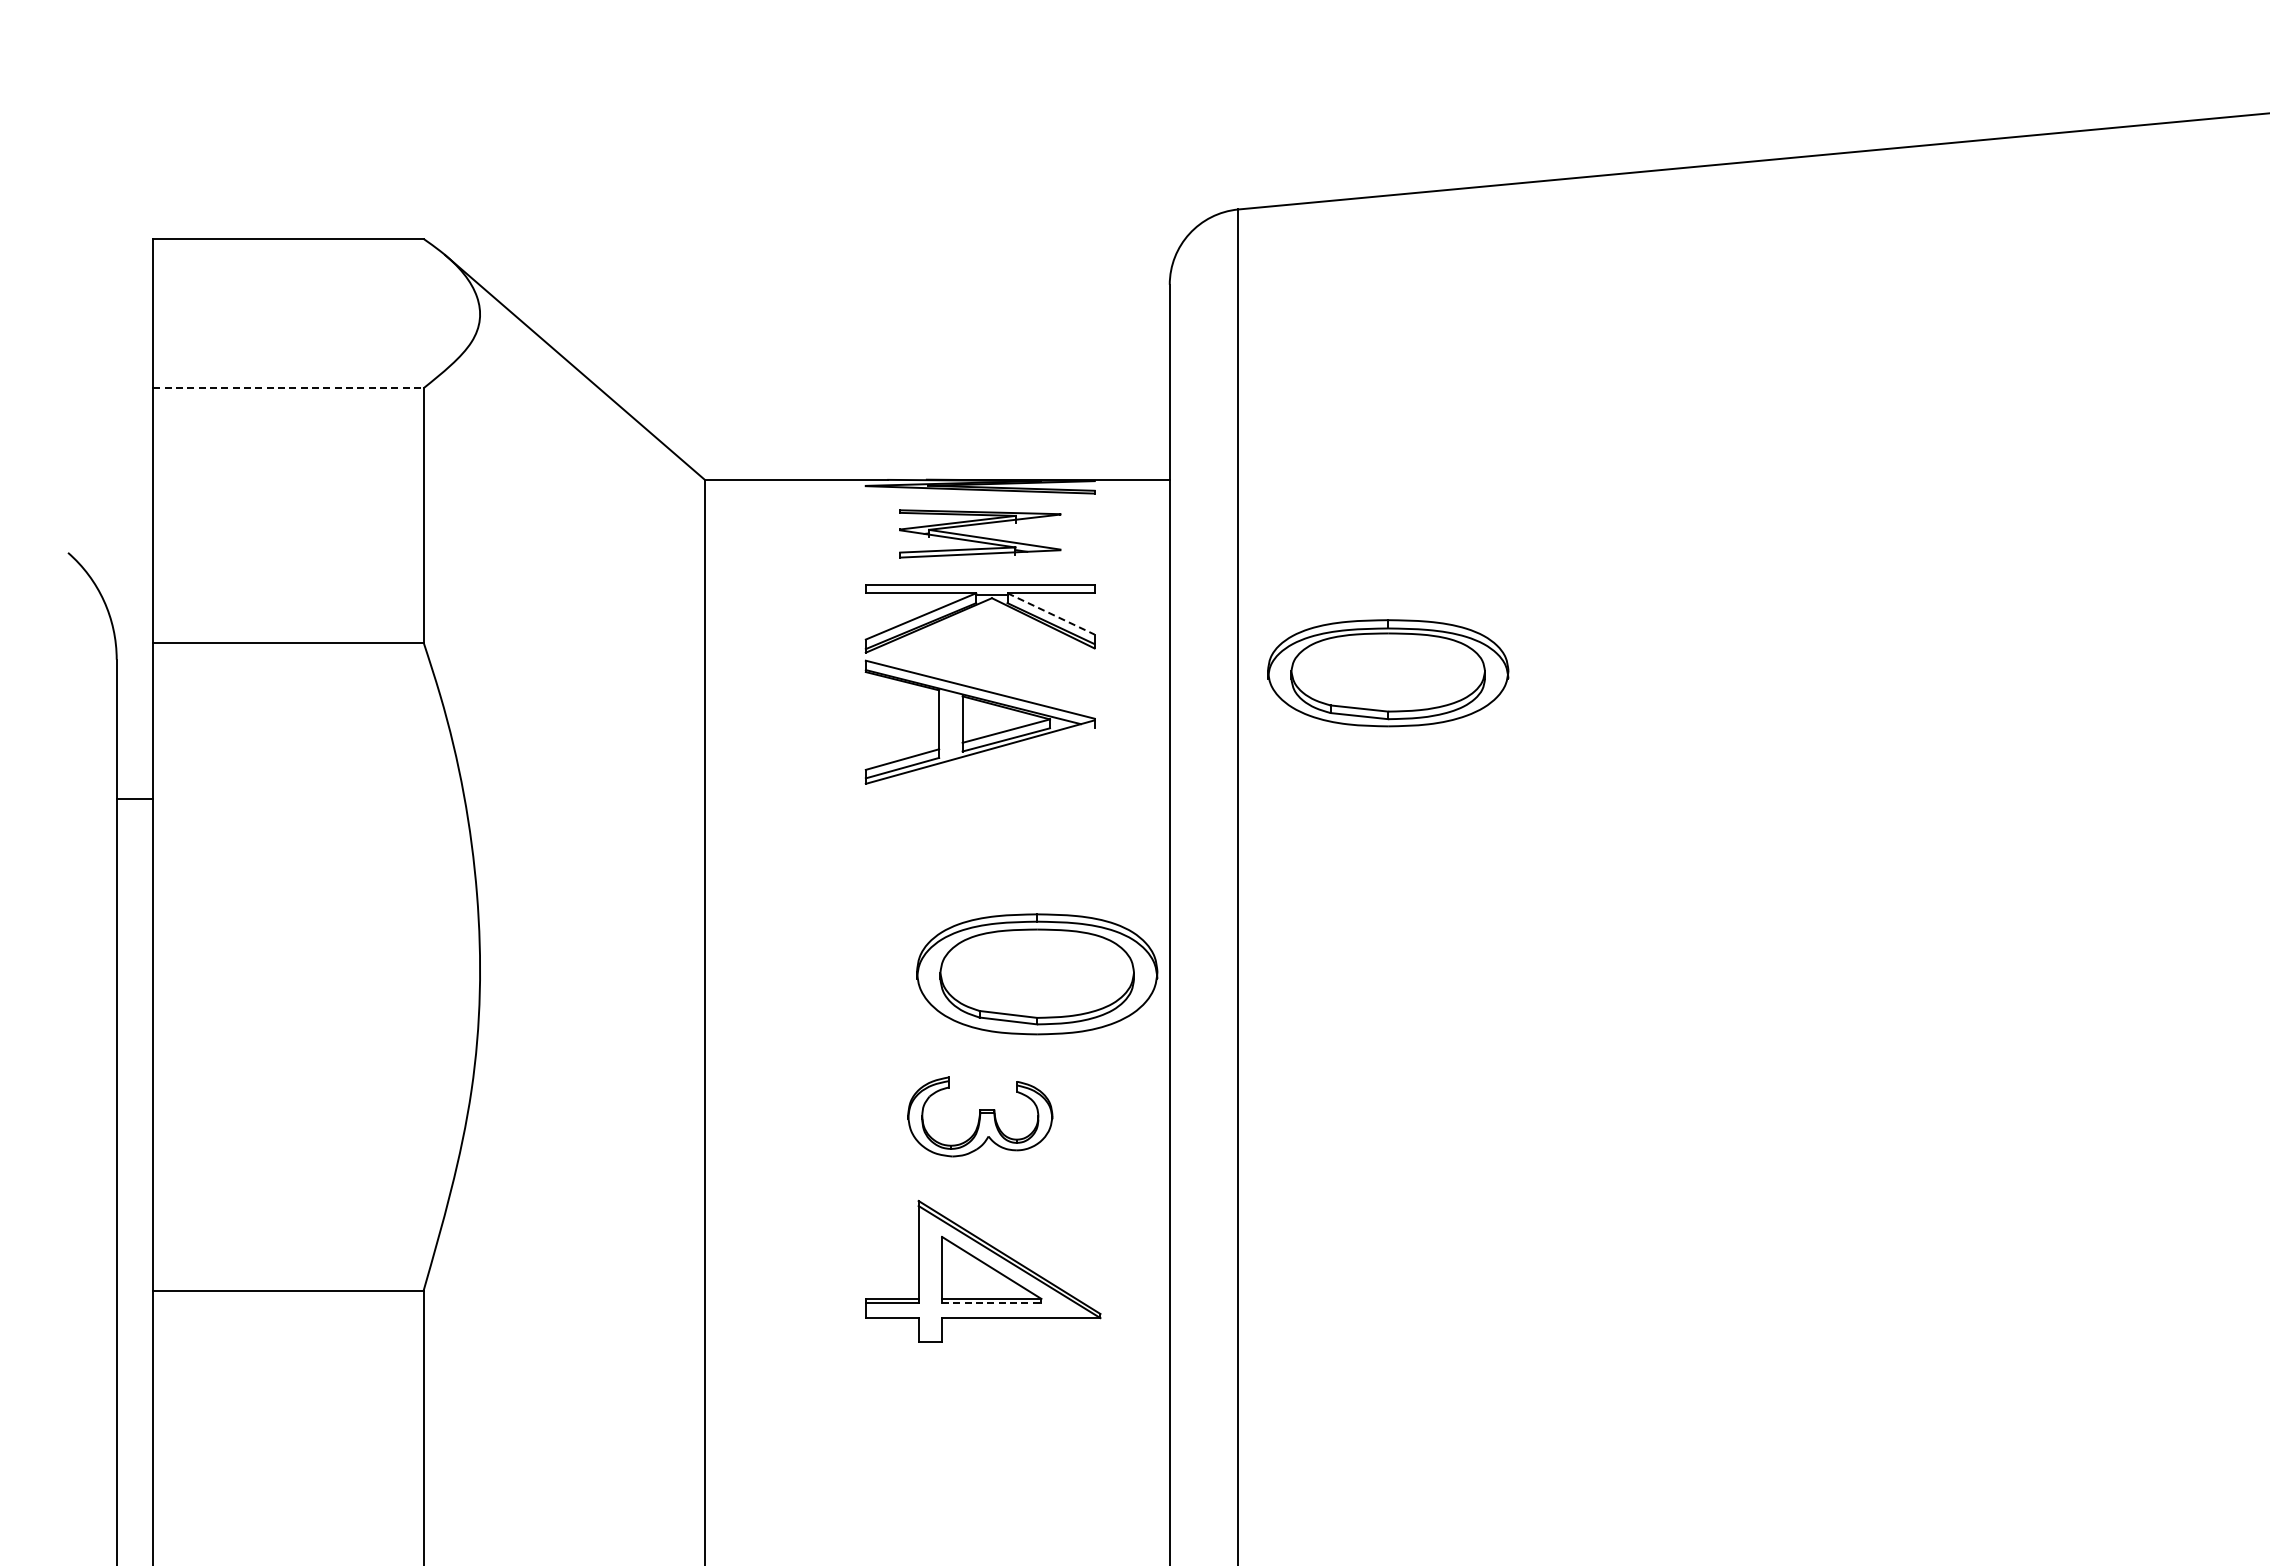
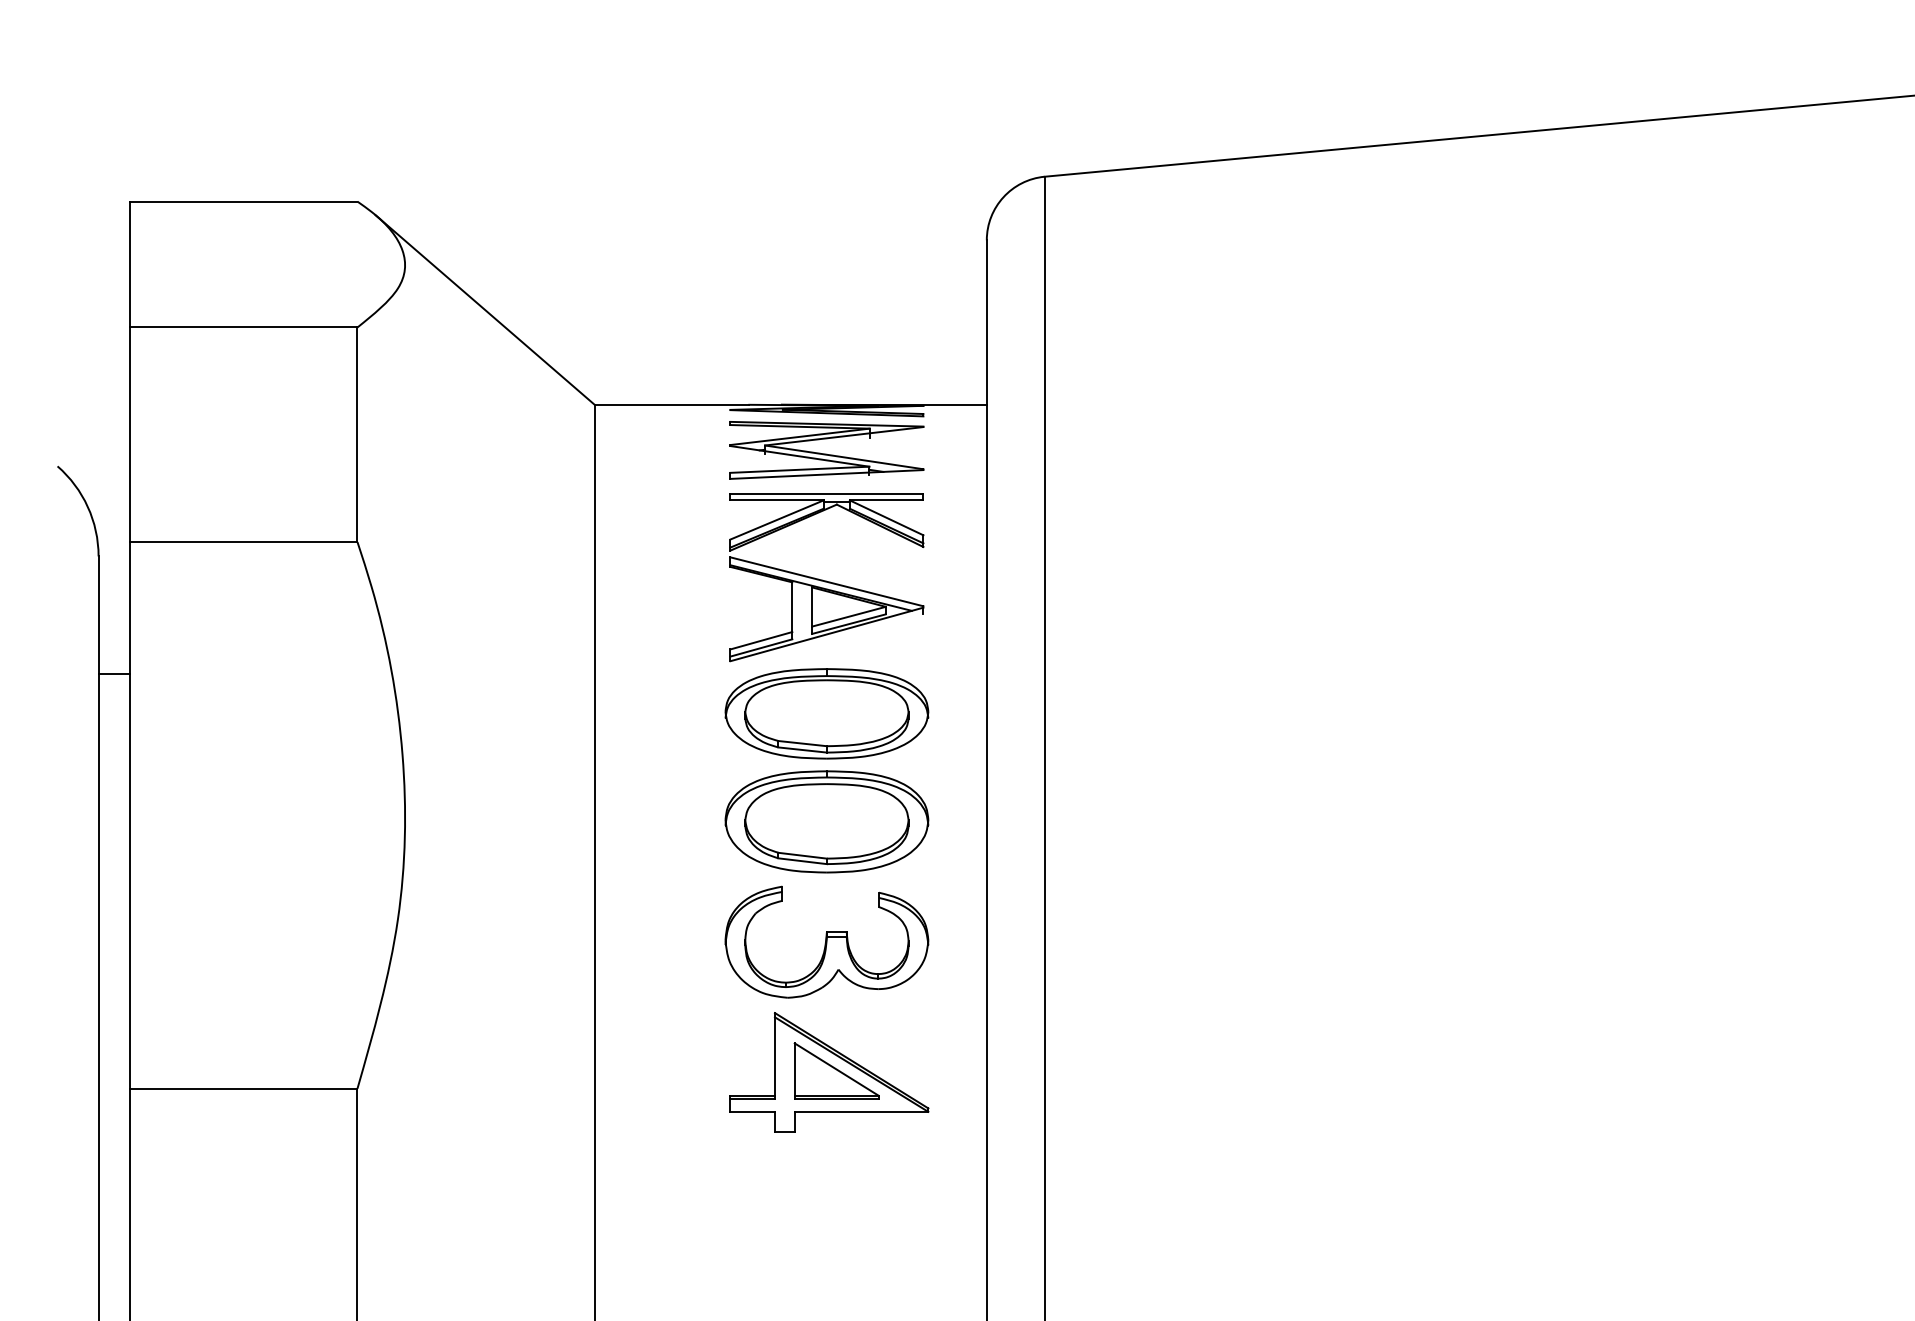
line: (289, 388) -> (244, 327), dashed -> solid
part: (980, 533) -> (827, 450), size x1.43
line: (1051, 614) -> (887, 518), dashed -> solid
part: (1388, 673) -> (827, 714), moved
part: (1037, 974) -> (827, 822), moved
part: (980, 1116) -> (827, 941), size x1.67
line: (991, 1303) -> (836, 1099), dashed -> solid

